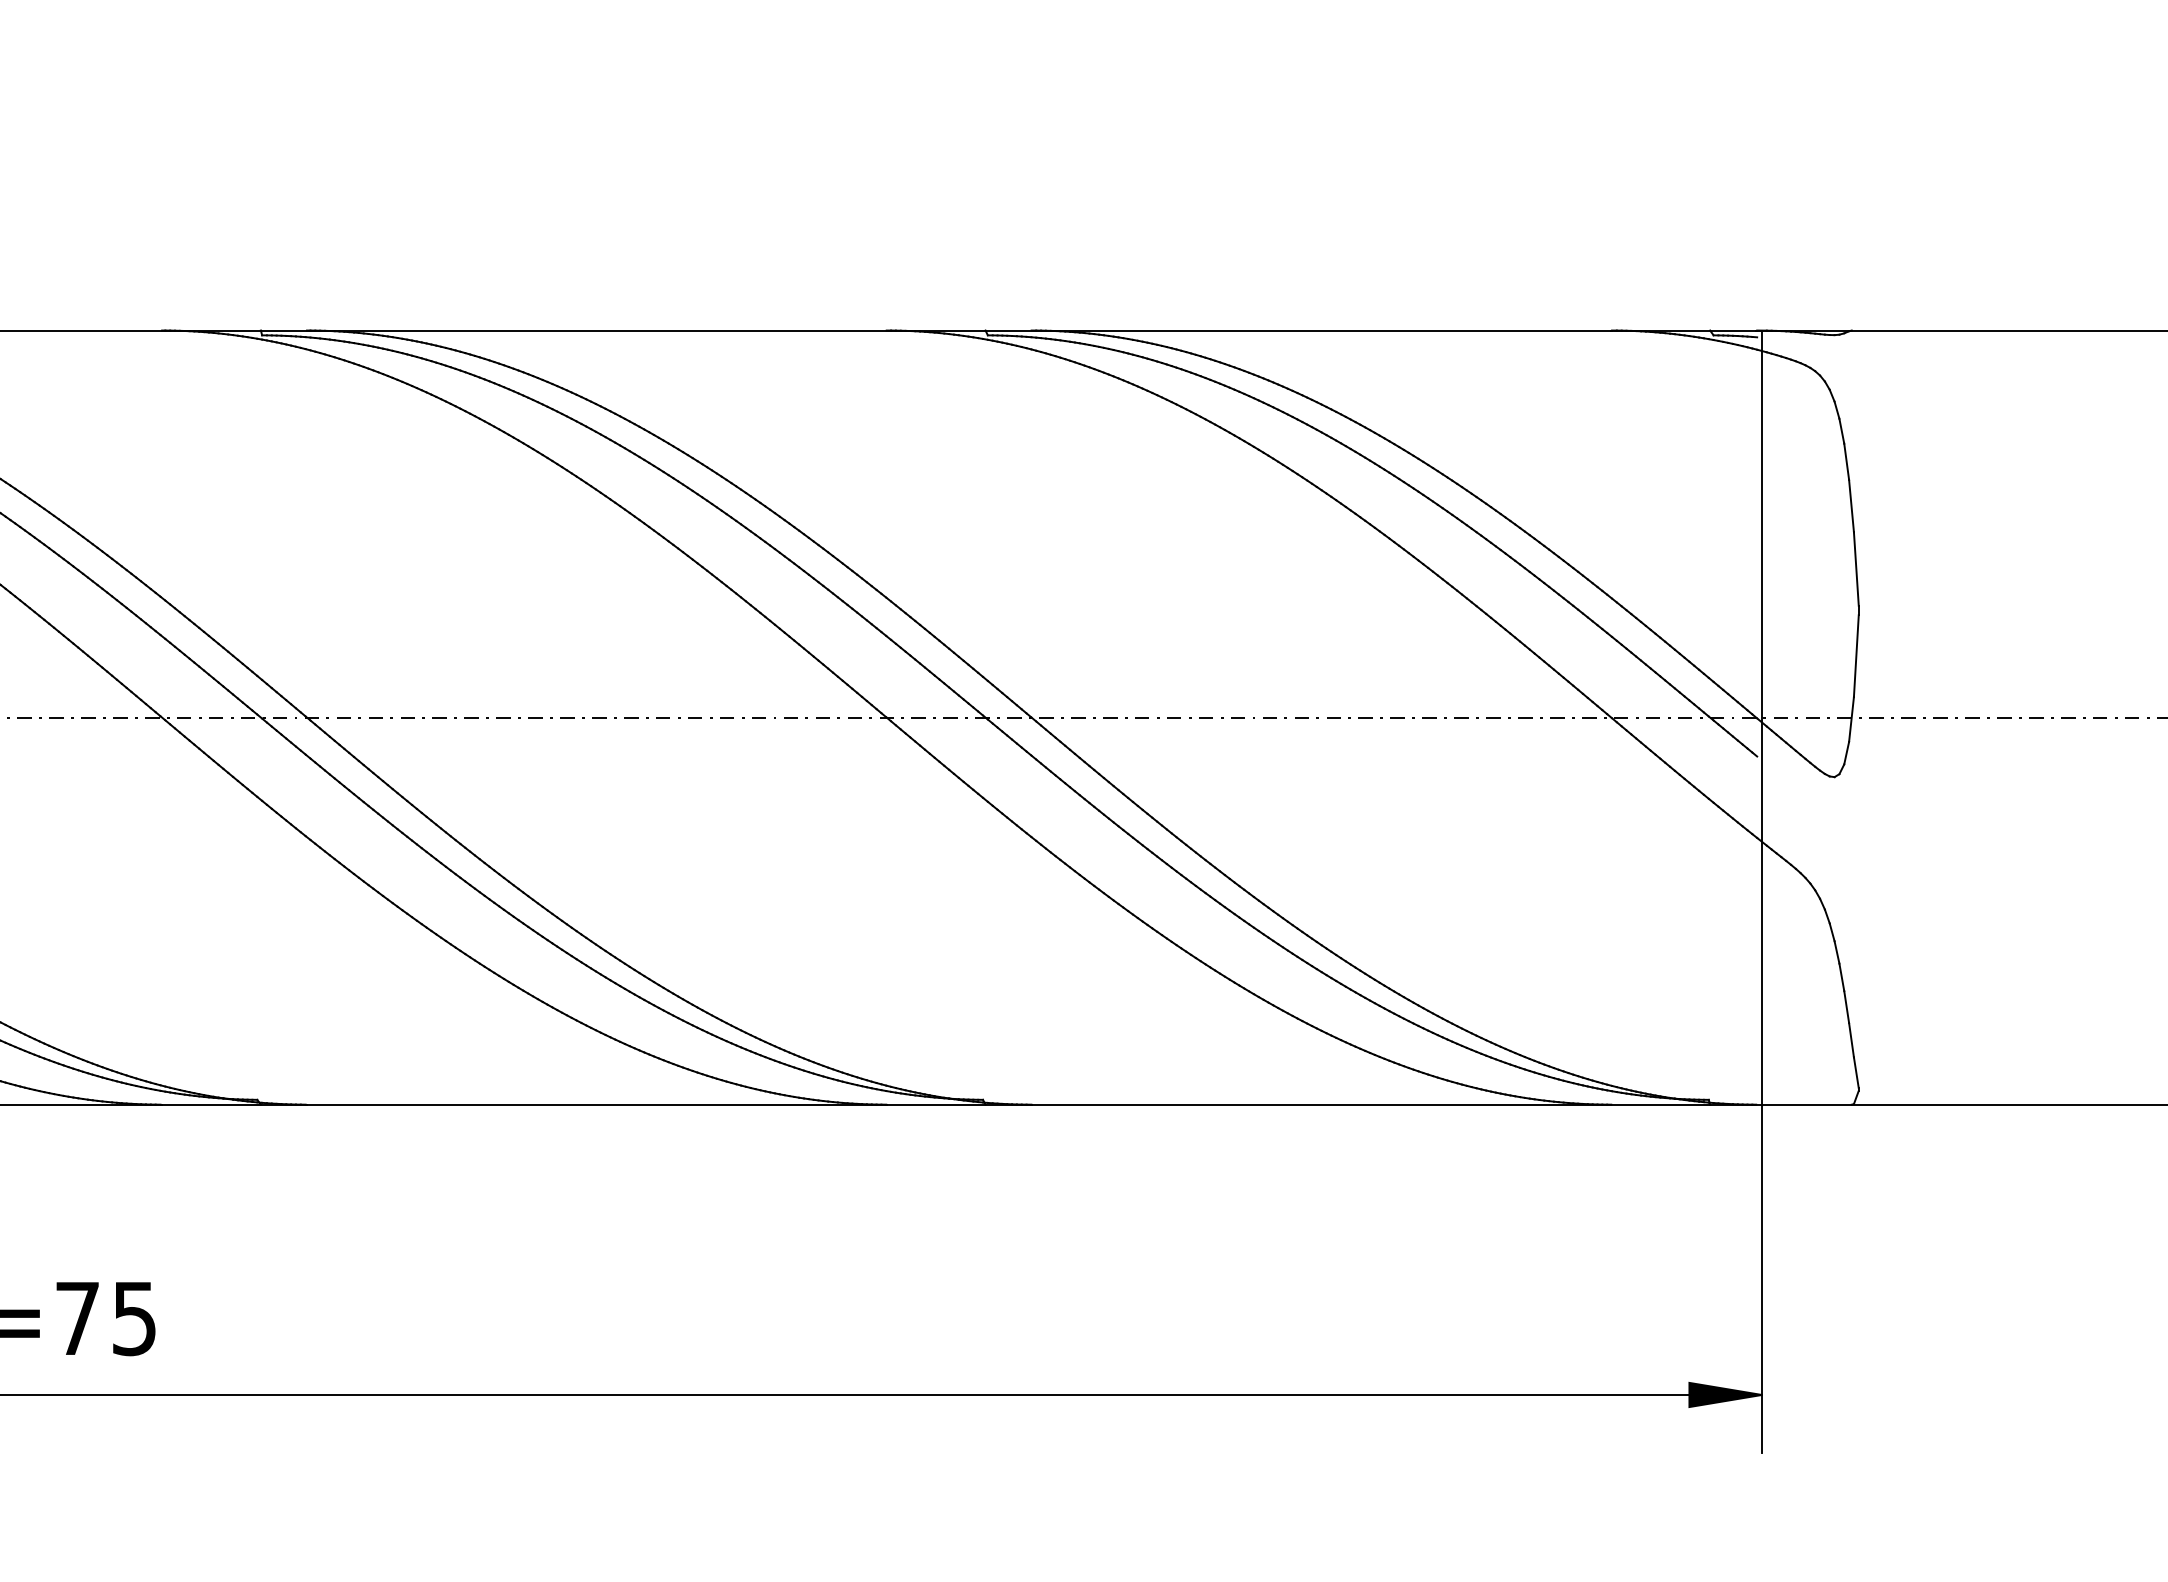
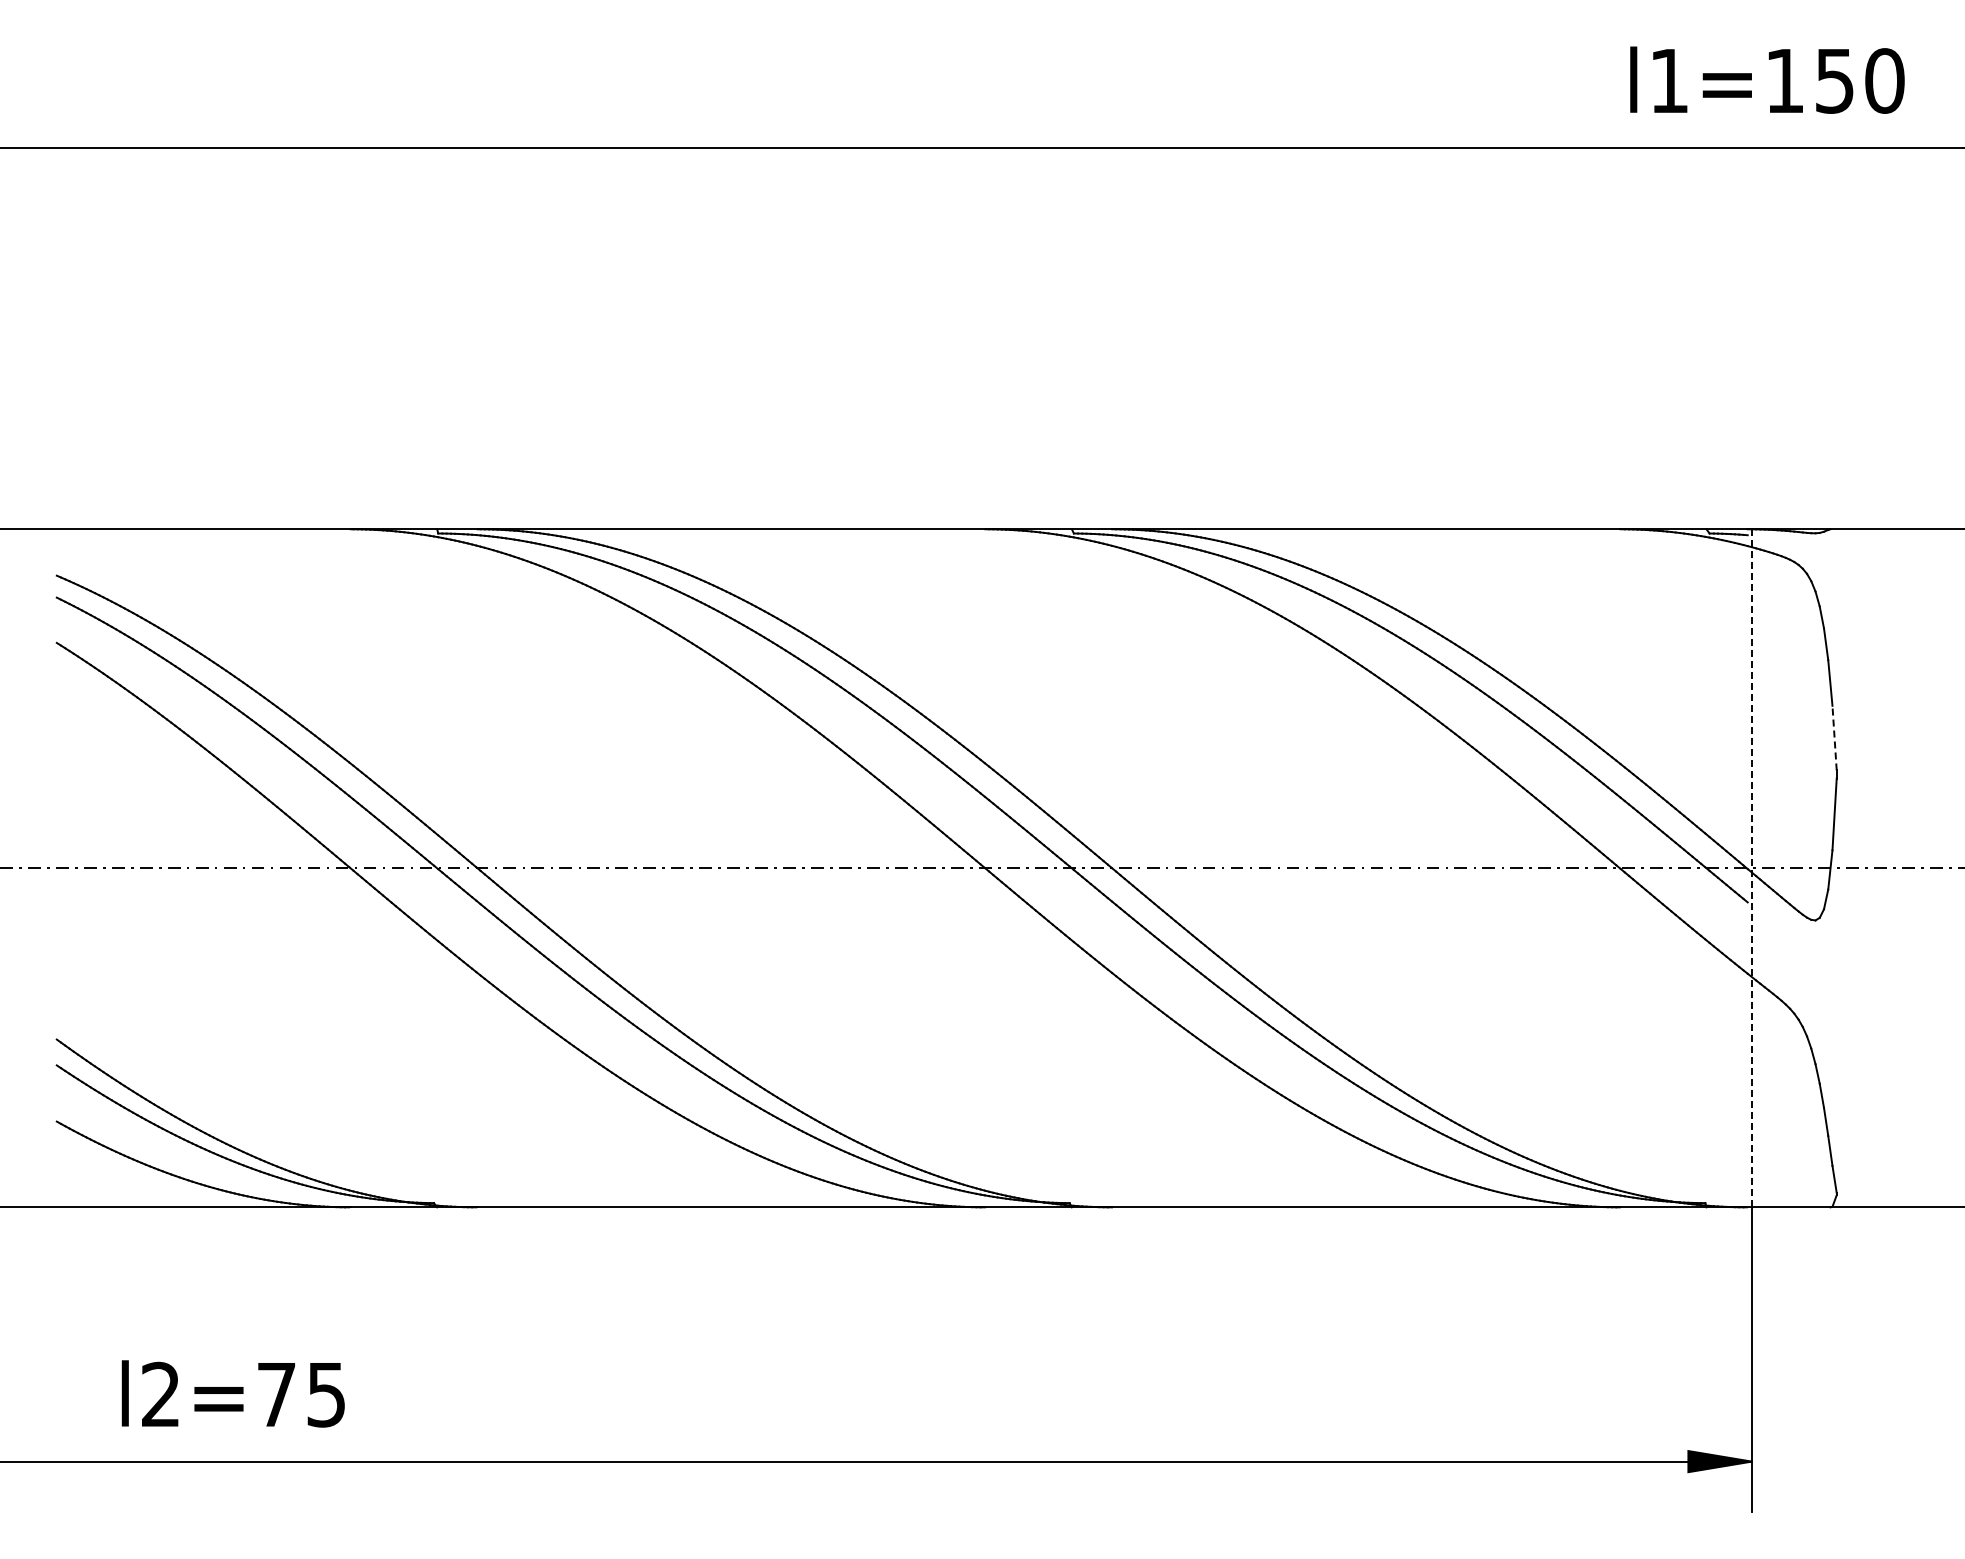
line: (1856, 568) -> (1834, 737), solid -> dashed
line: (1761, 717) -> (1751, 868), solid -> dashed

